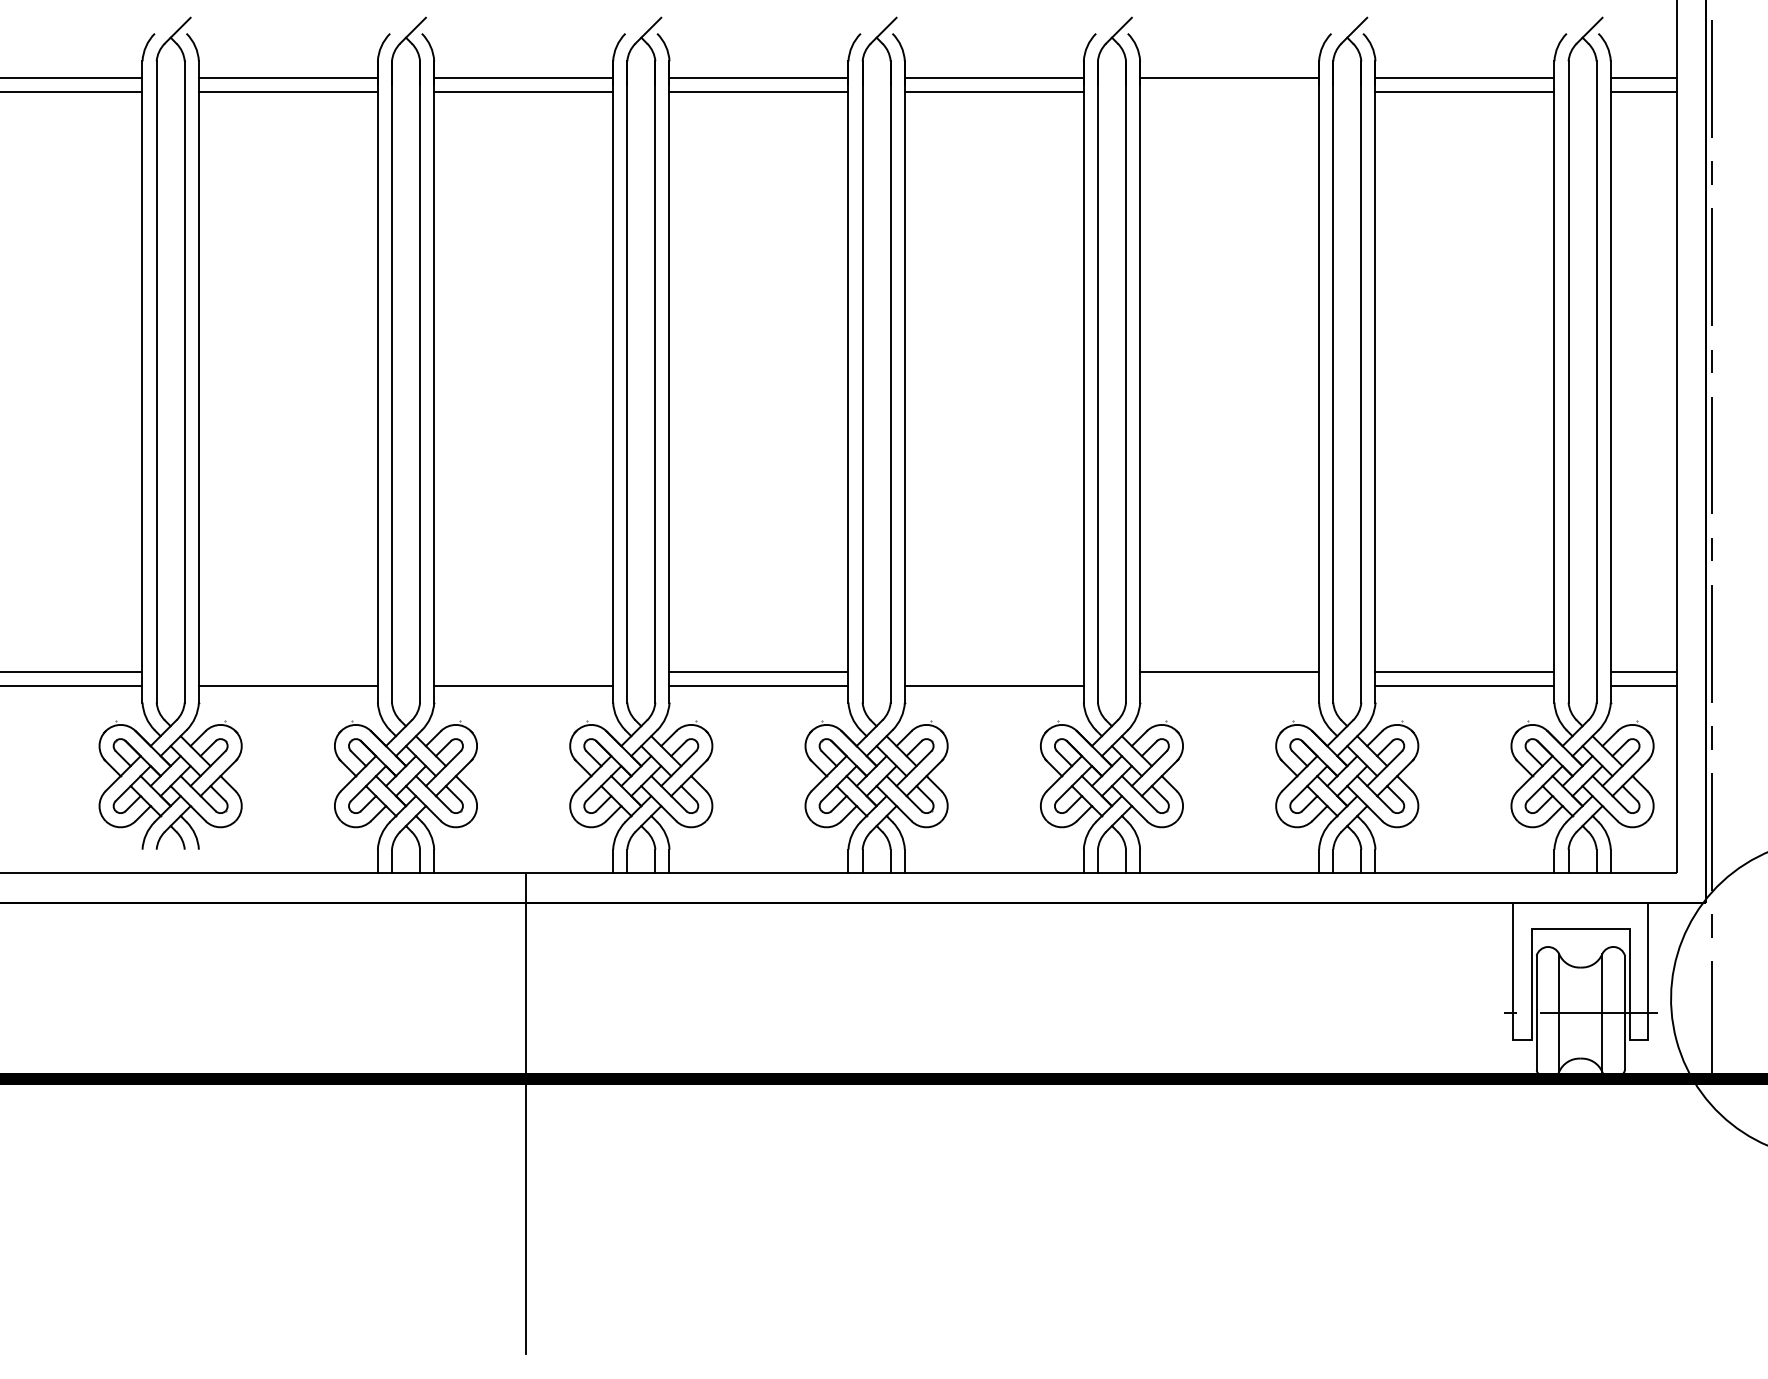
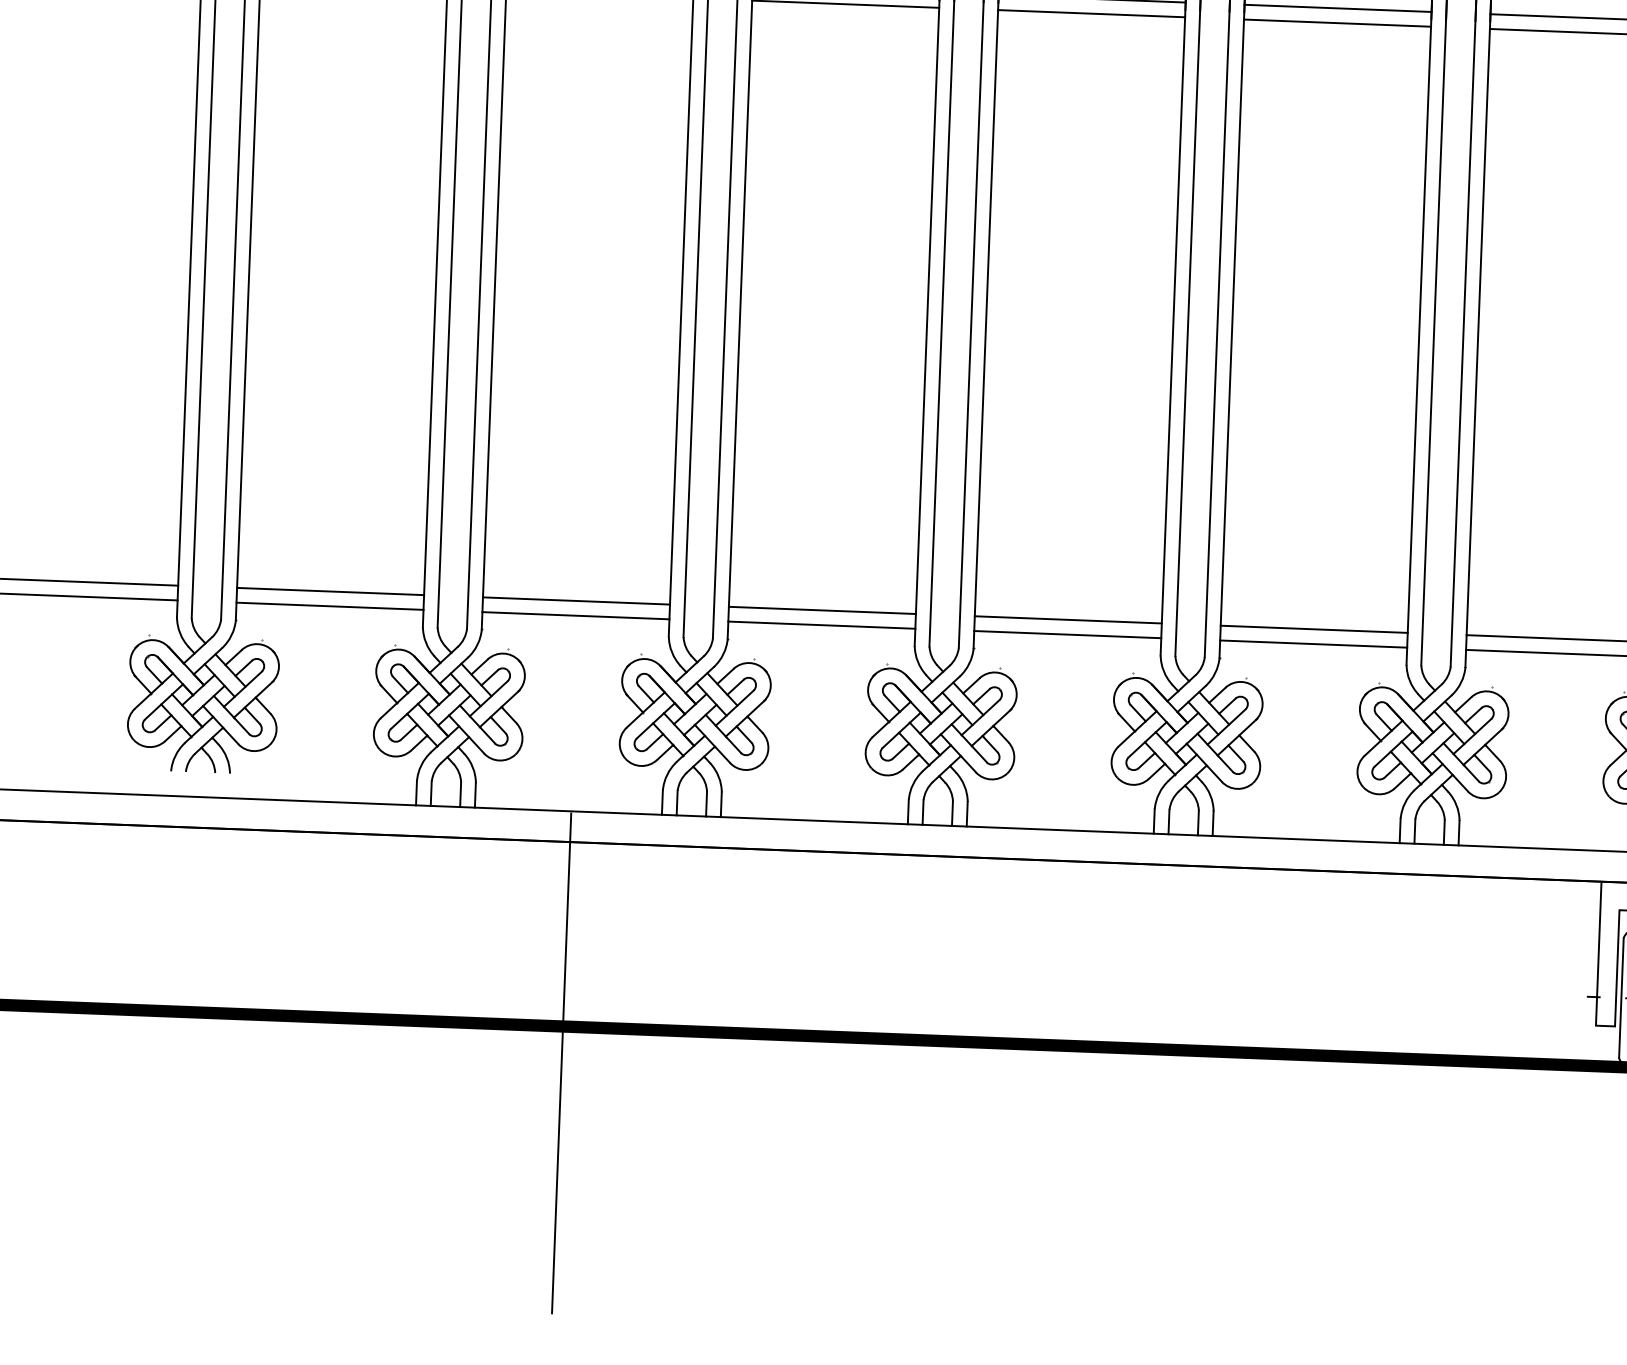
line: (1229, 91) -> (1337, 22), added
line: (287, 672) -> (329, 592), added
line: (523, 672) -> (576, 601), added
line: (993, 672) -> (1067, 620), added
line: (1229, 686) -> (1313, 644), added

